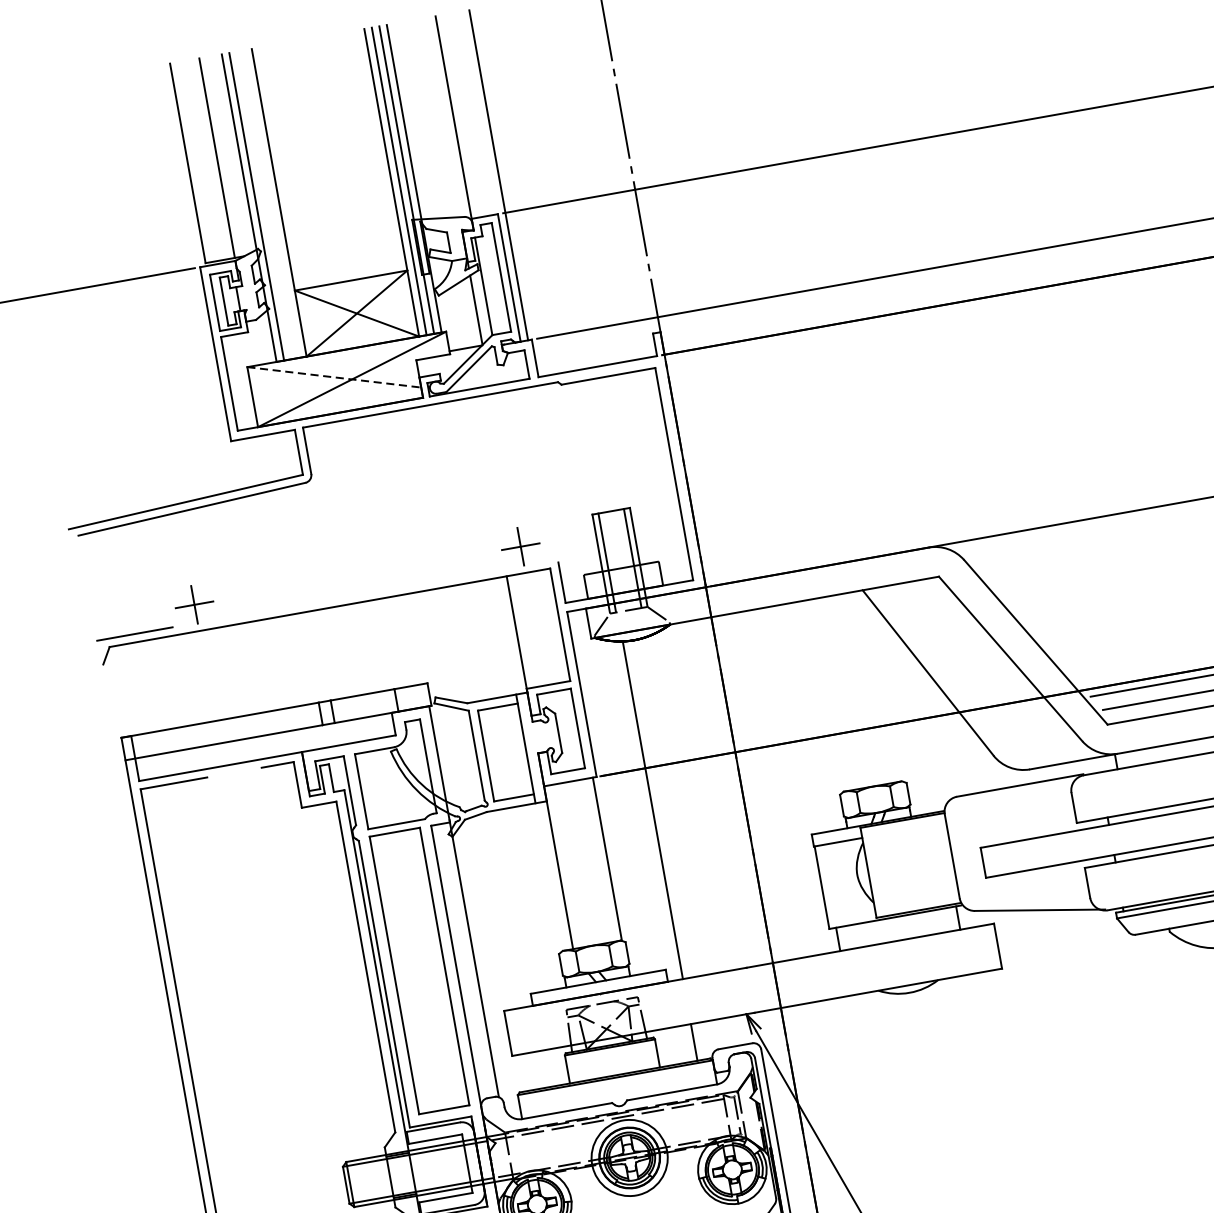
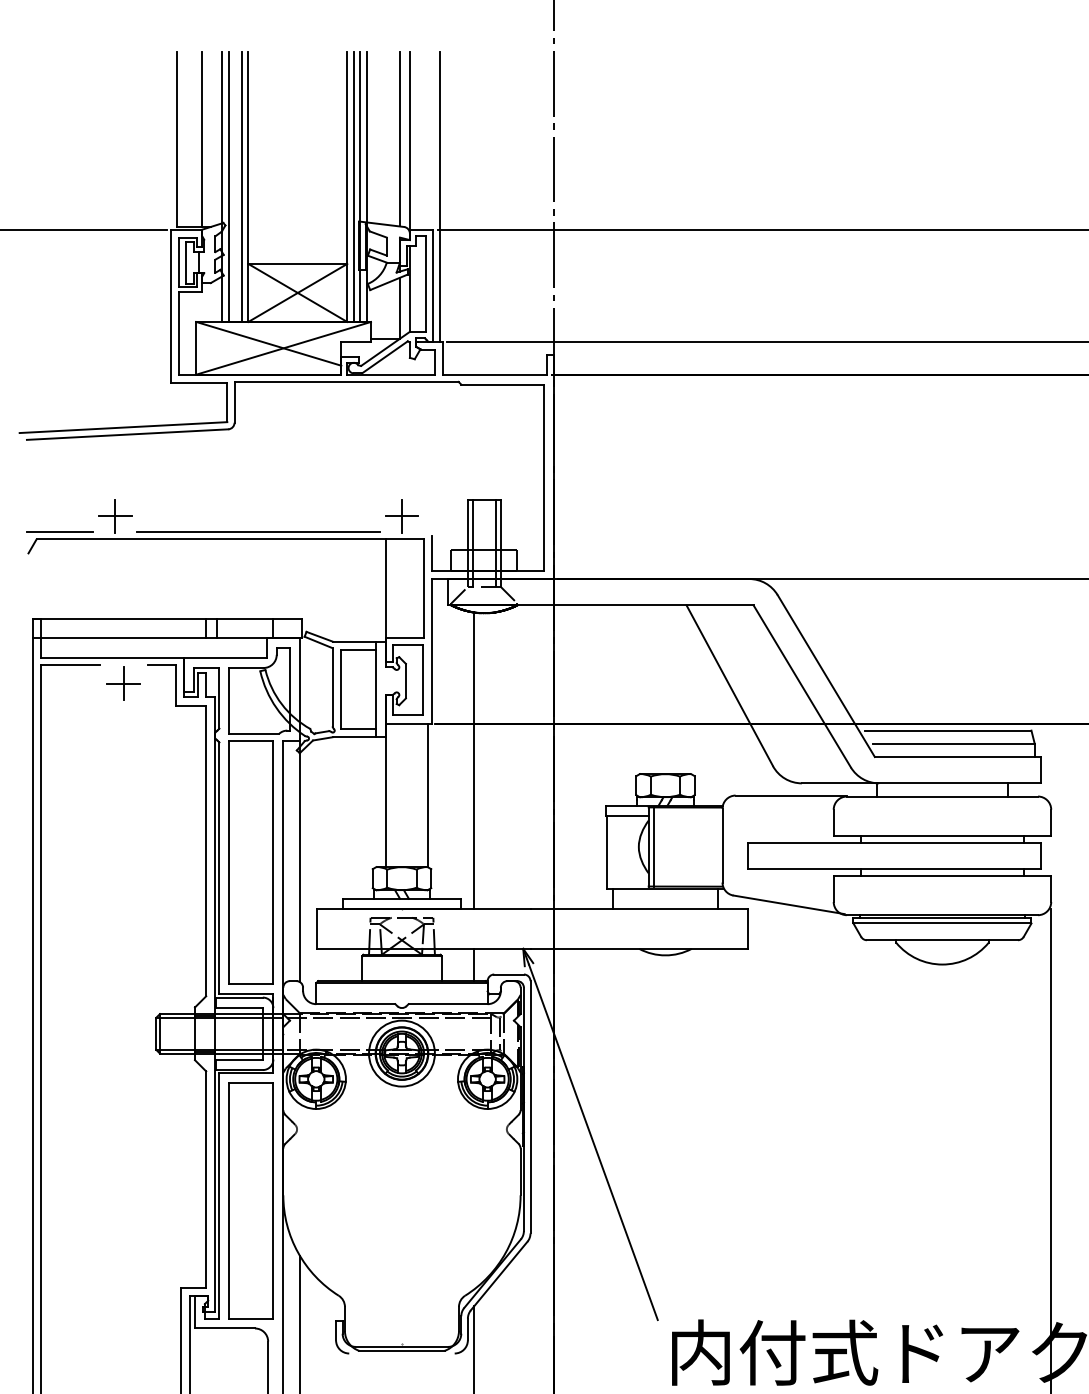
line: (442, 117) -> (400, 138), added
line: (271, 203) -> (241, 186), added
line: (333, 377) -> (268, 343), dashed -> solid
line: (360, 594) -> (258, 532), added
part: (237, 793) -> (123, 683), added
line: (873, 871) -> (653, 846), added

